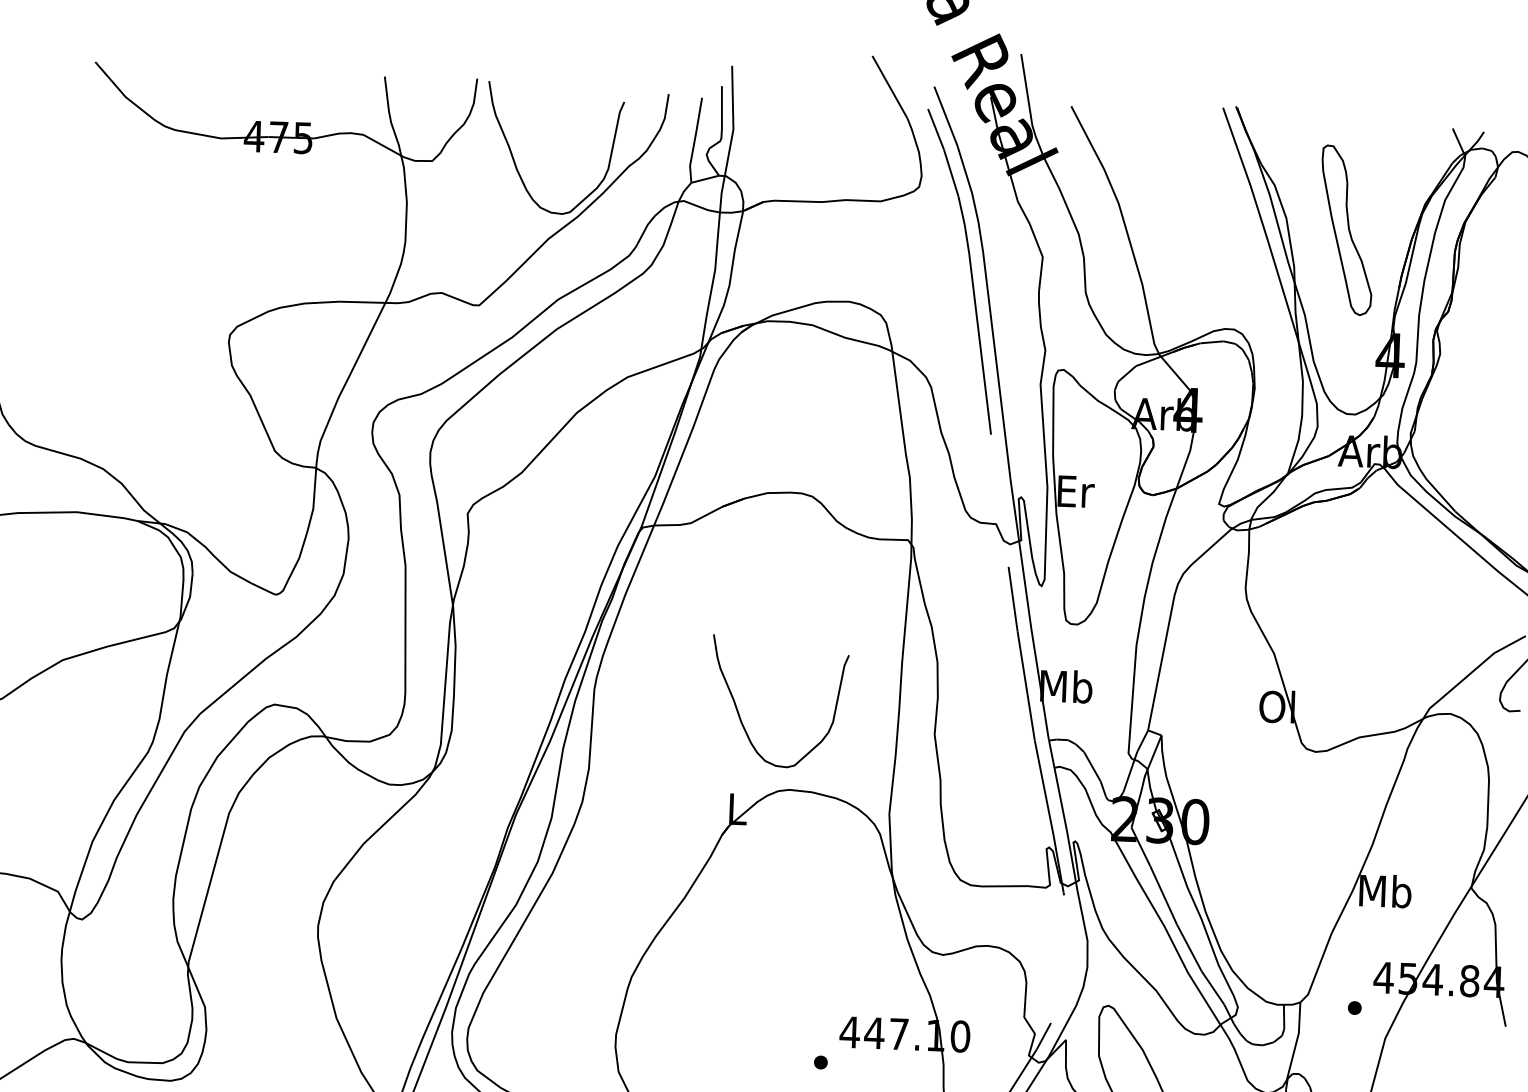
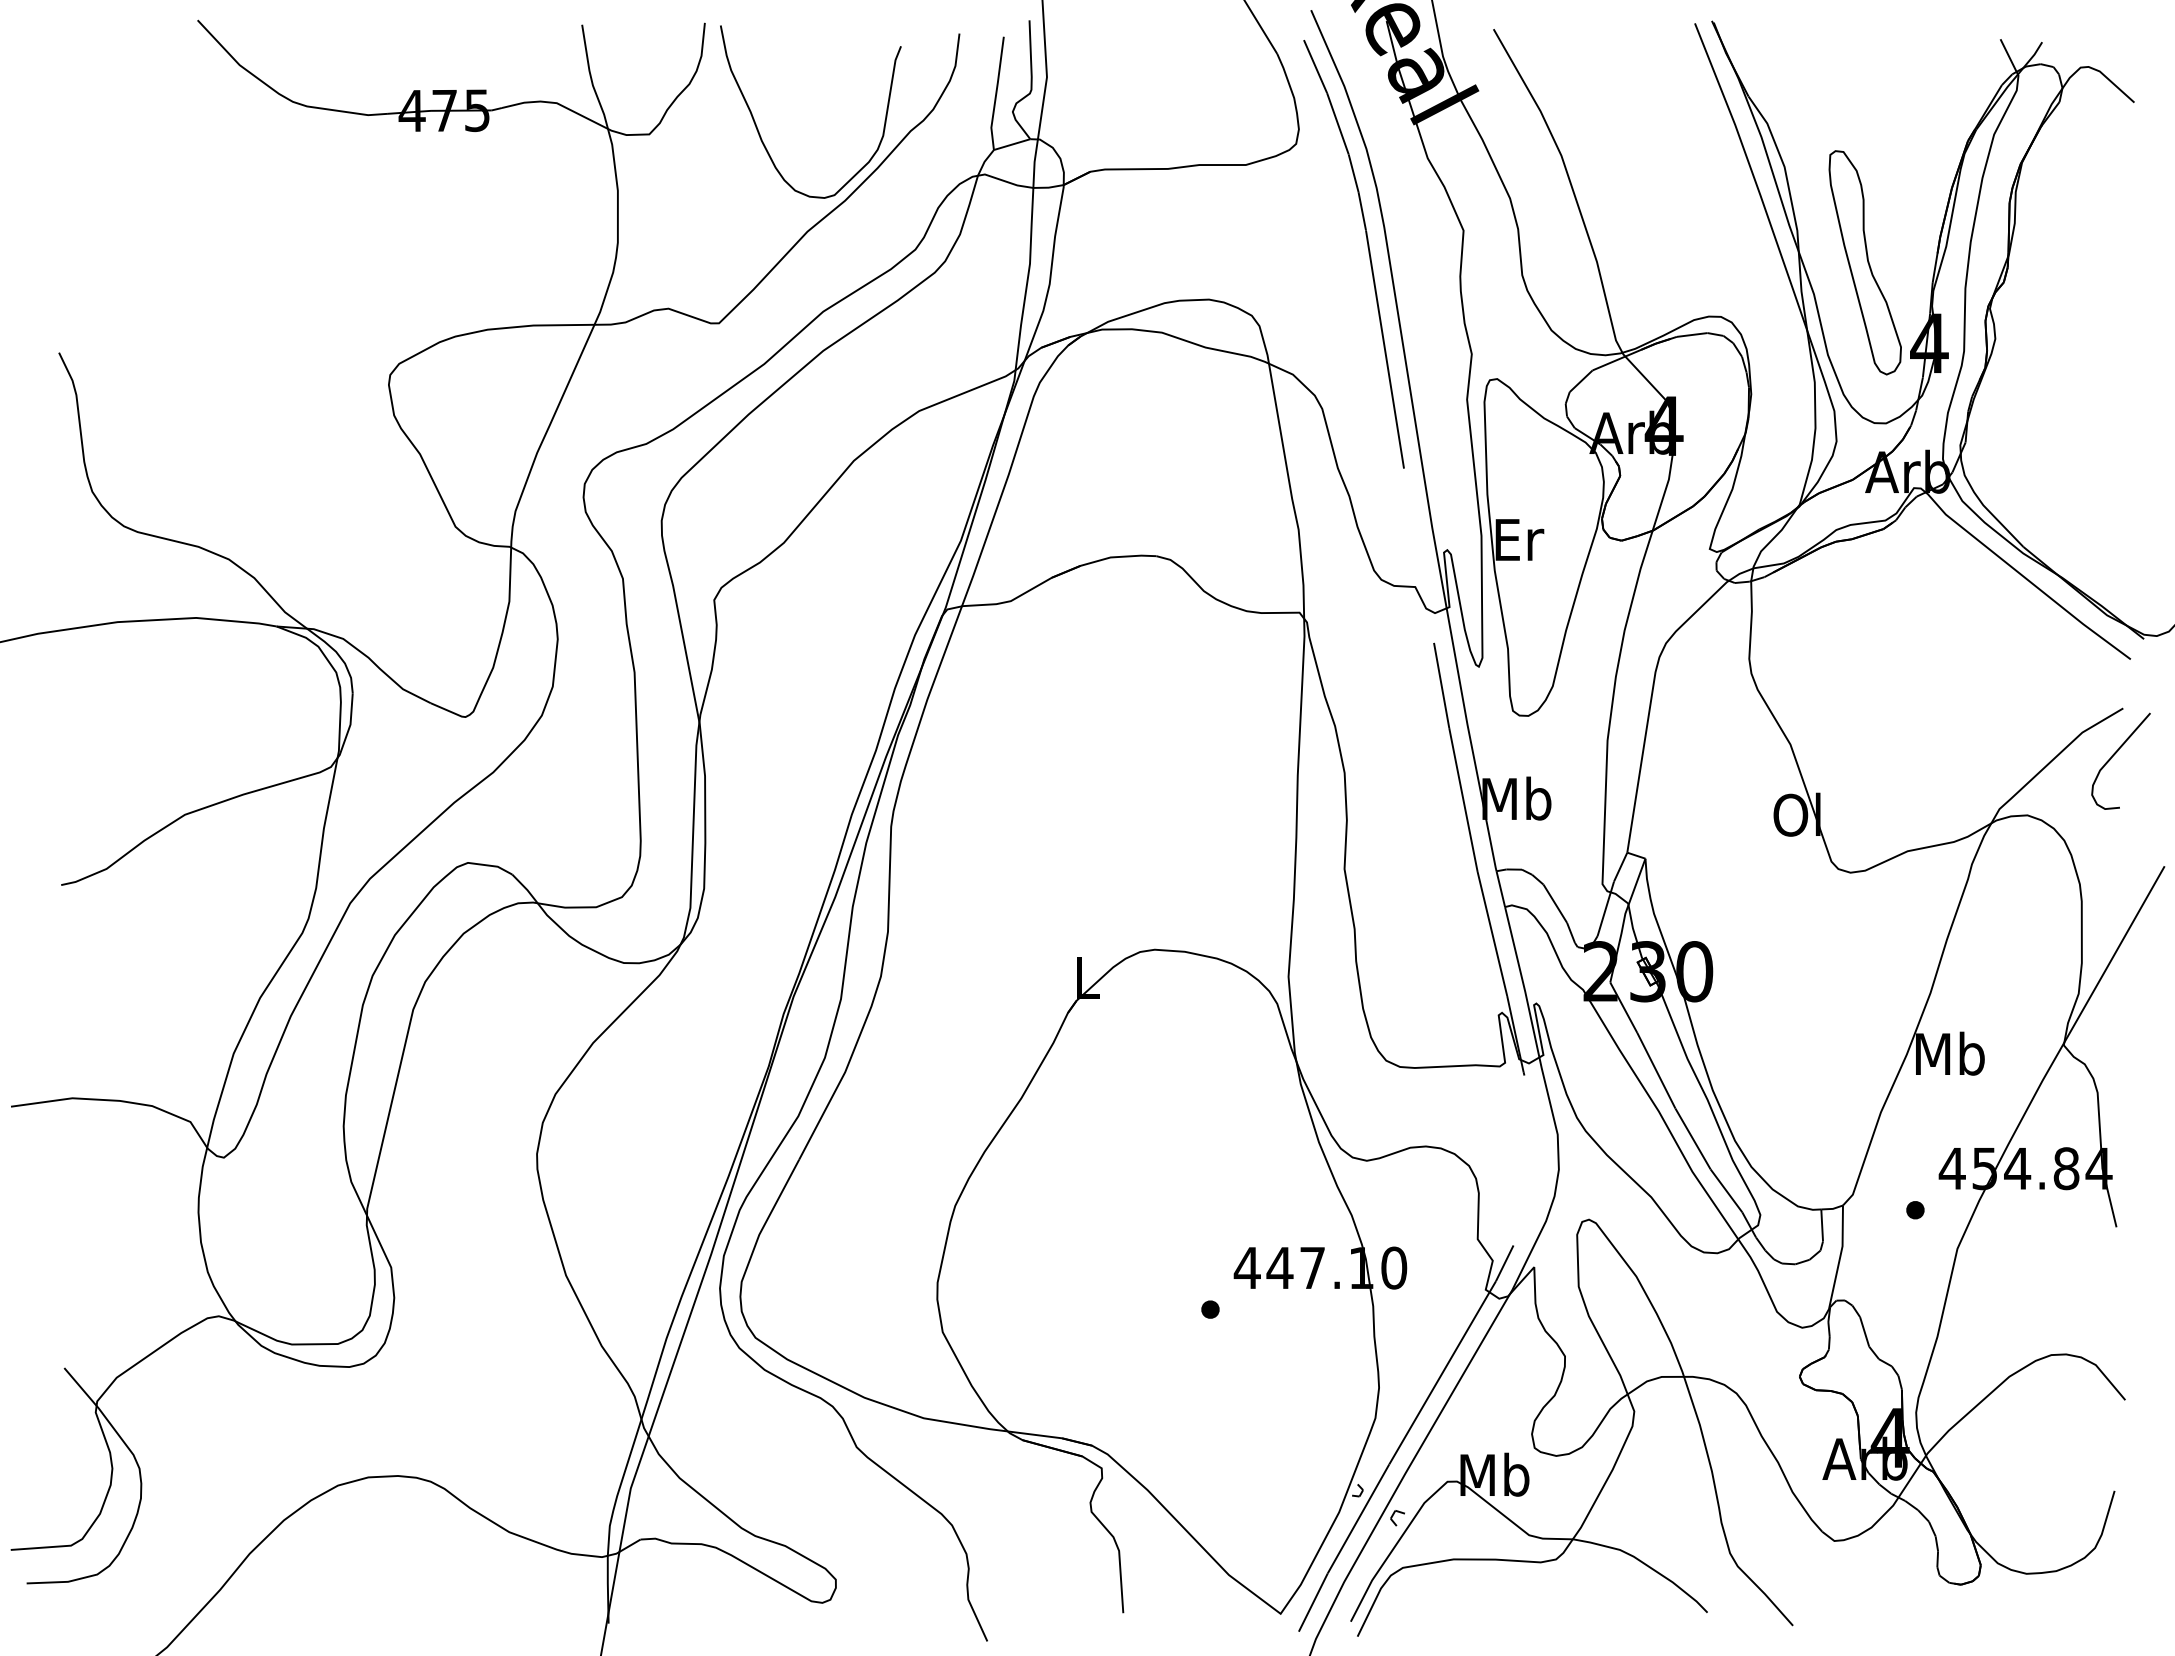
part: (1346, 230) -> (1864, 262), moved
curve: (739, 715) -> (1085, 853), removed

